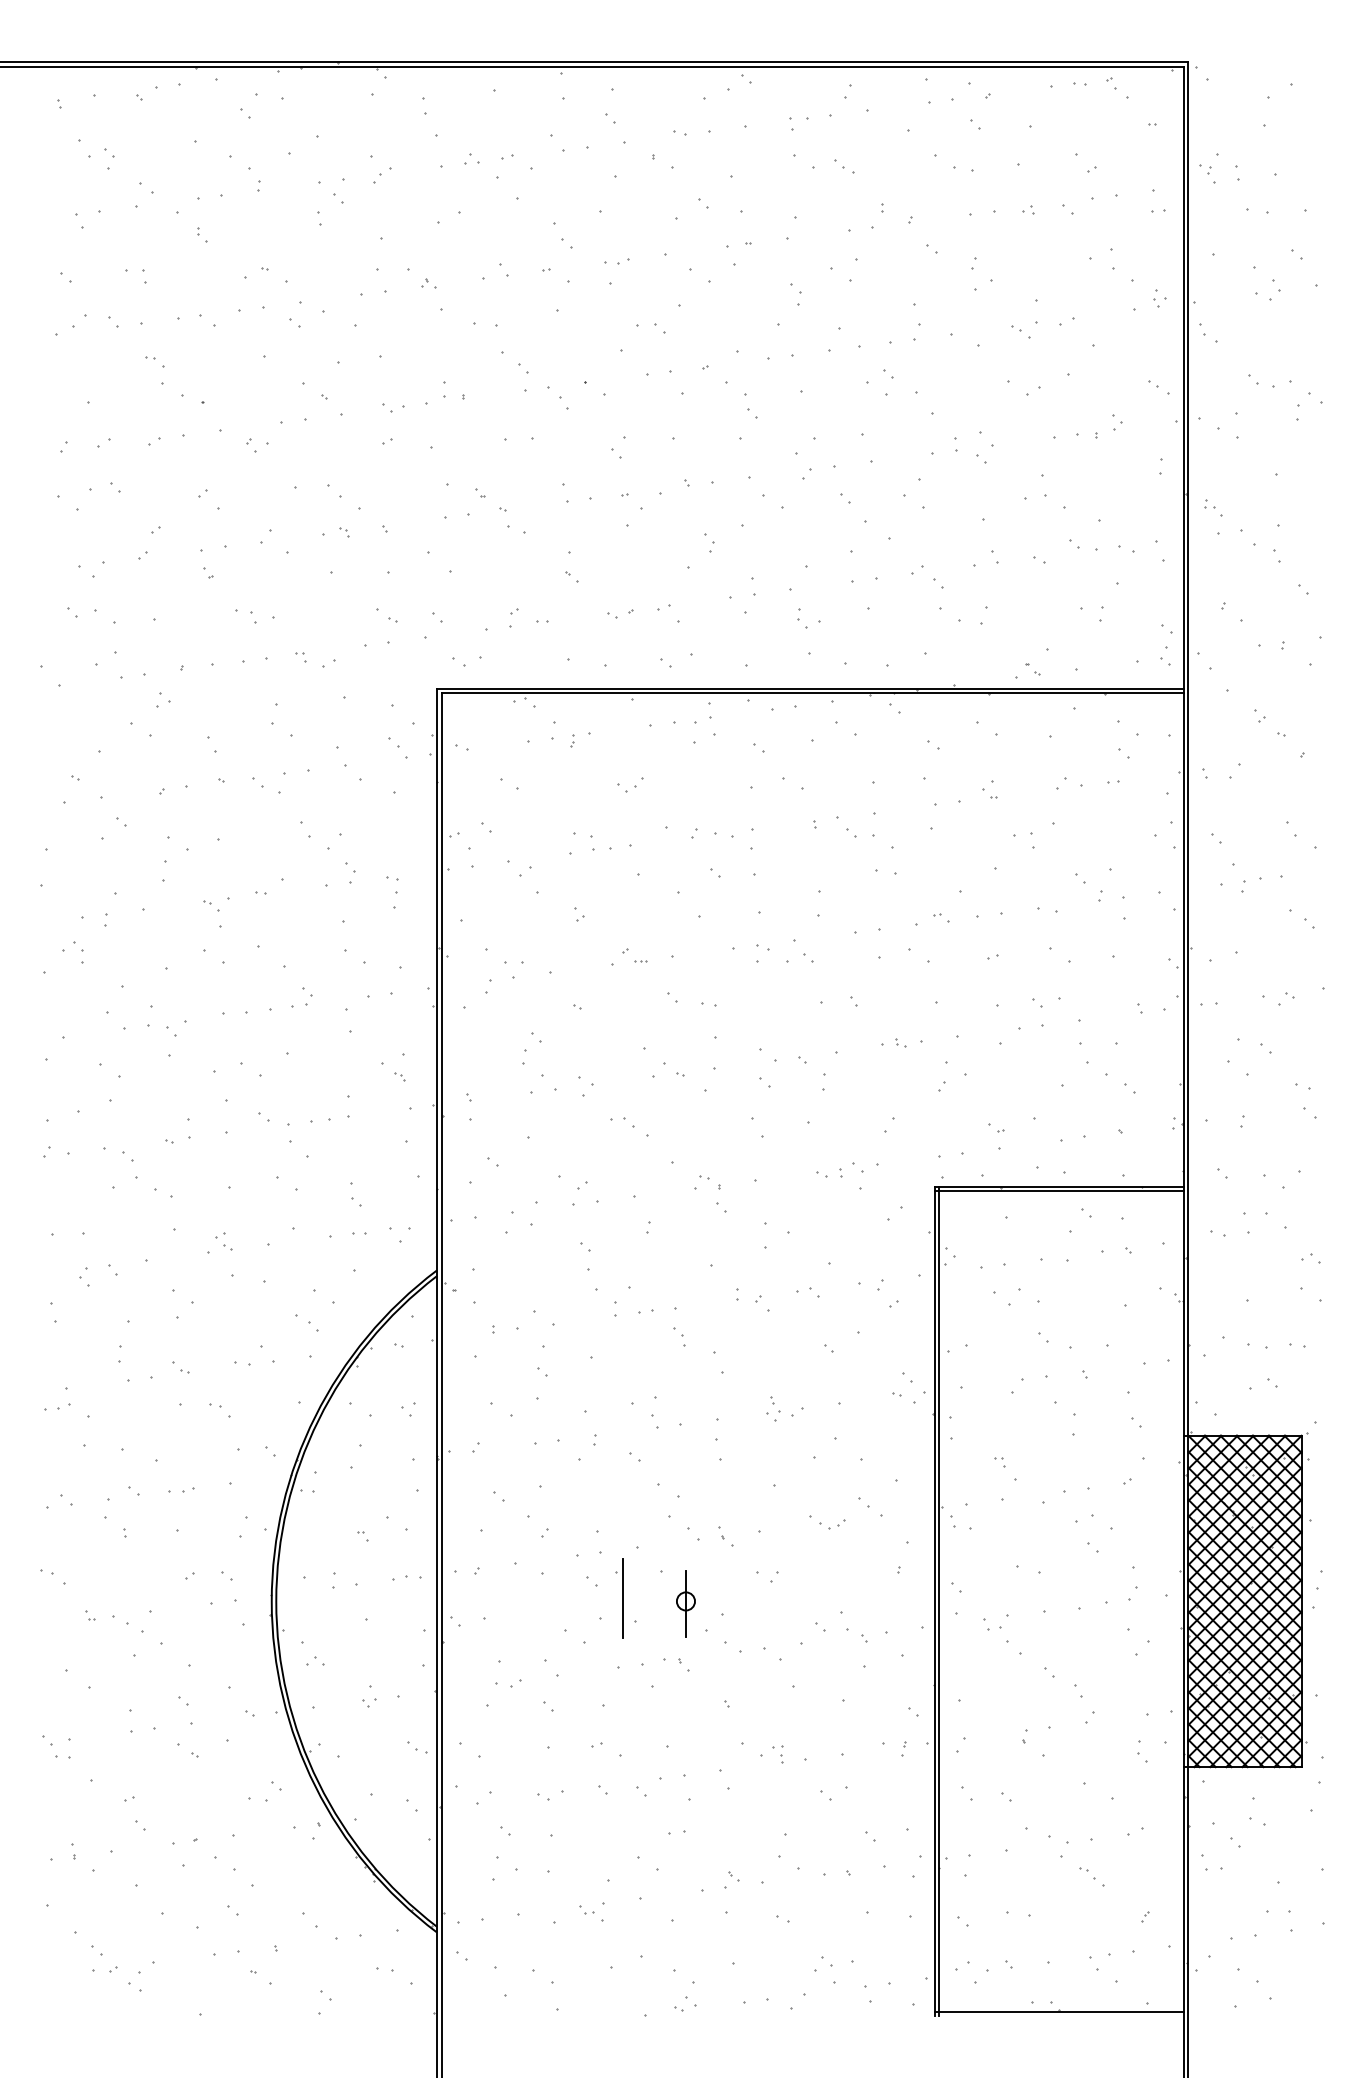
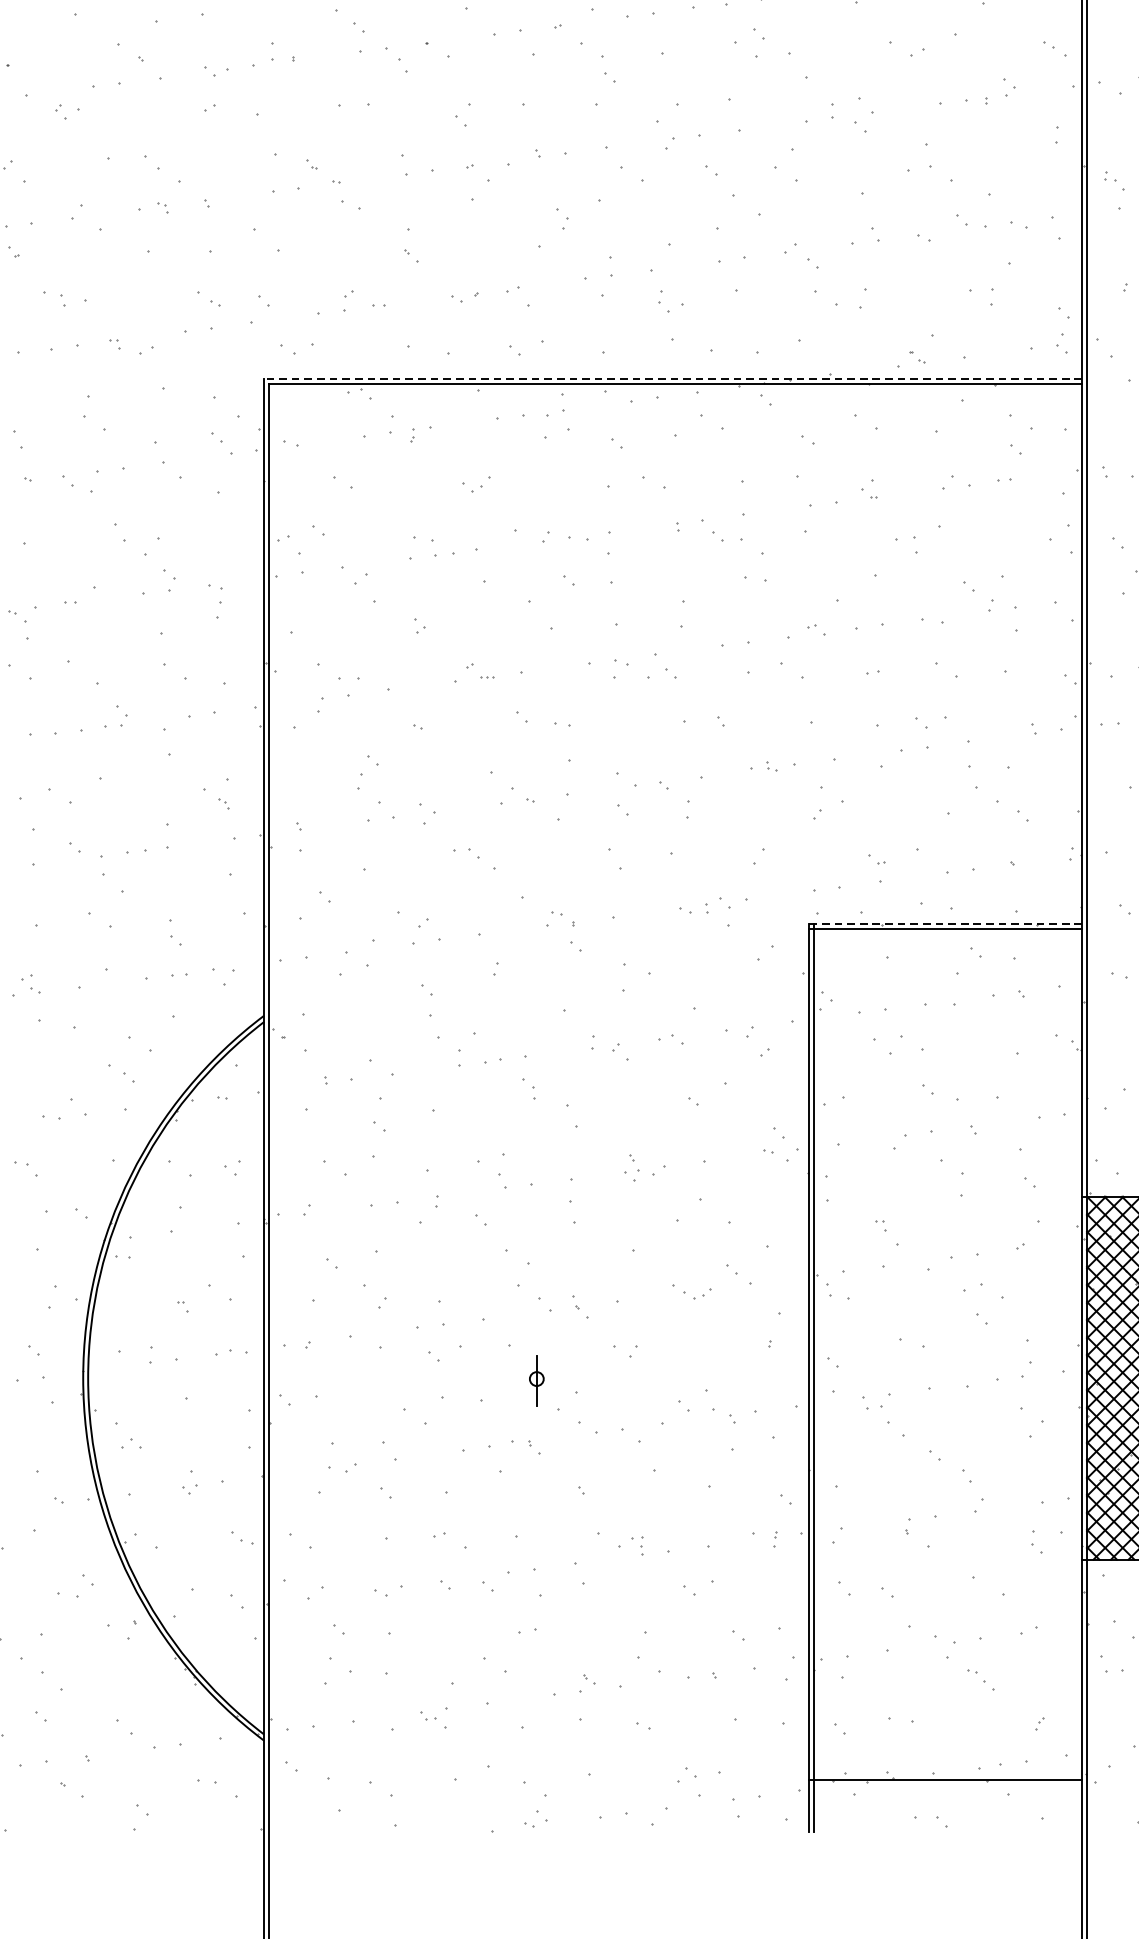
line: (809, 688) -> (672, 378), solid -> dashed
line: (1058, 1186) -> (944, 923), solid -> dashed
line: (622, 1598) -> (467, 1375), removed
part: (685, 1603) -> (536, 1380), size x0.7
line: (1058, 2011) -> (944, 1780), moved

